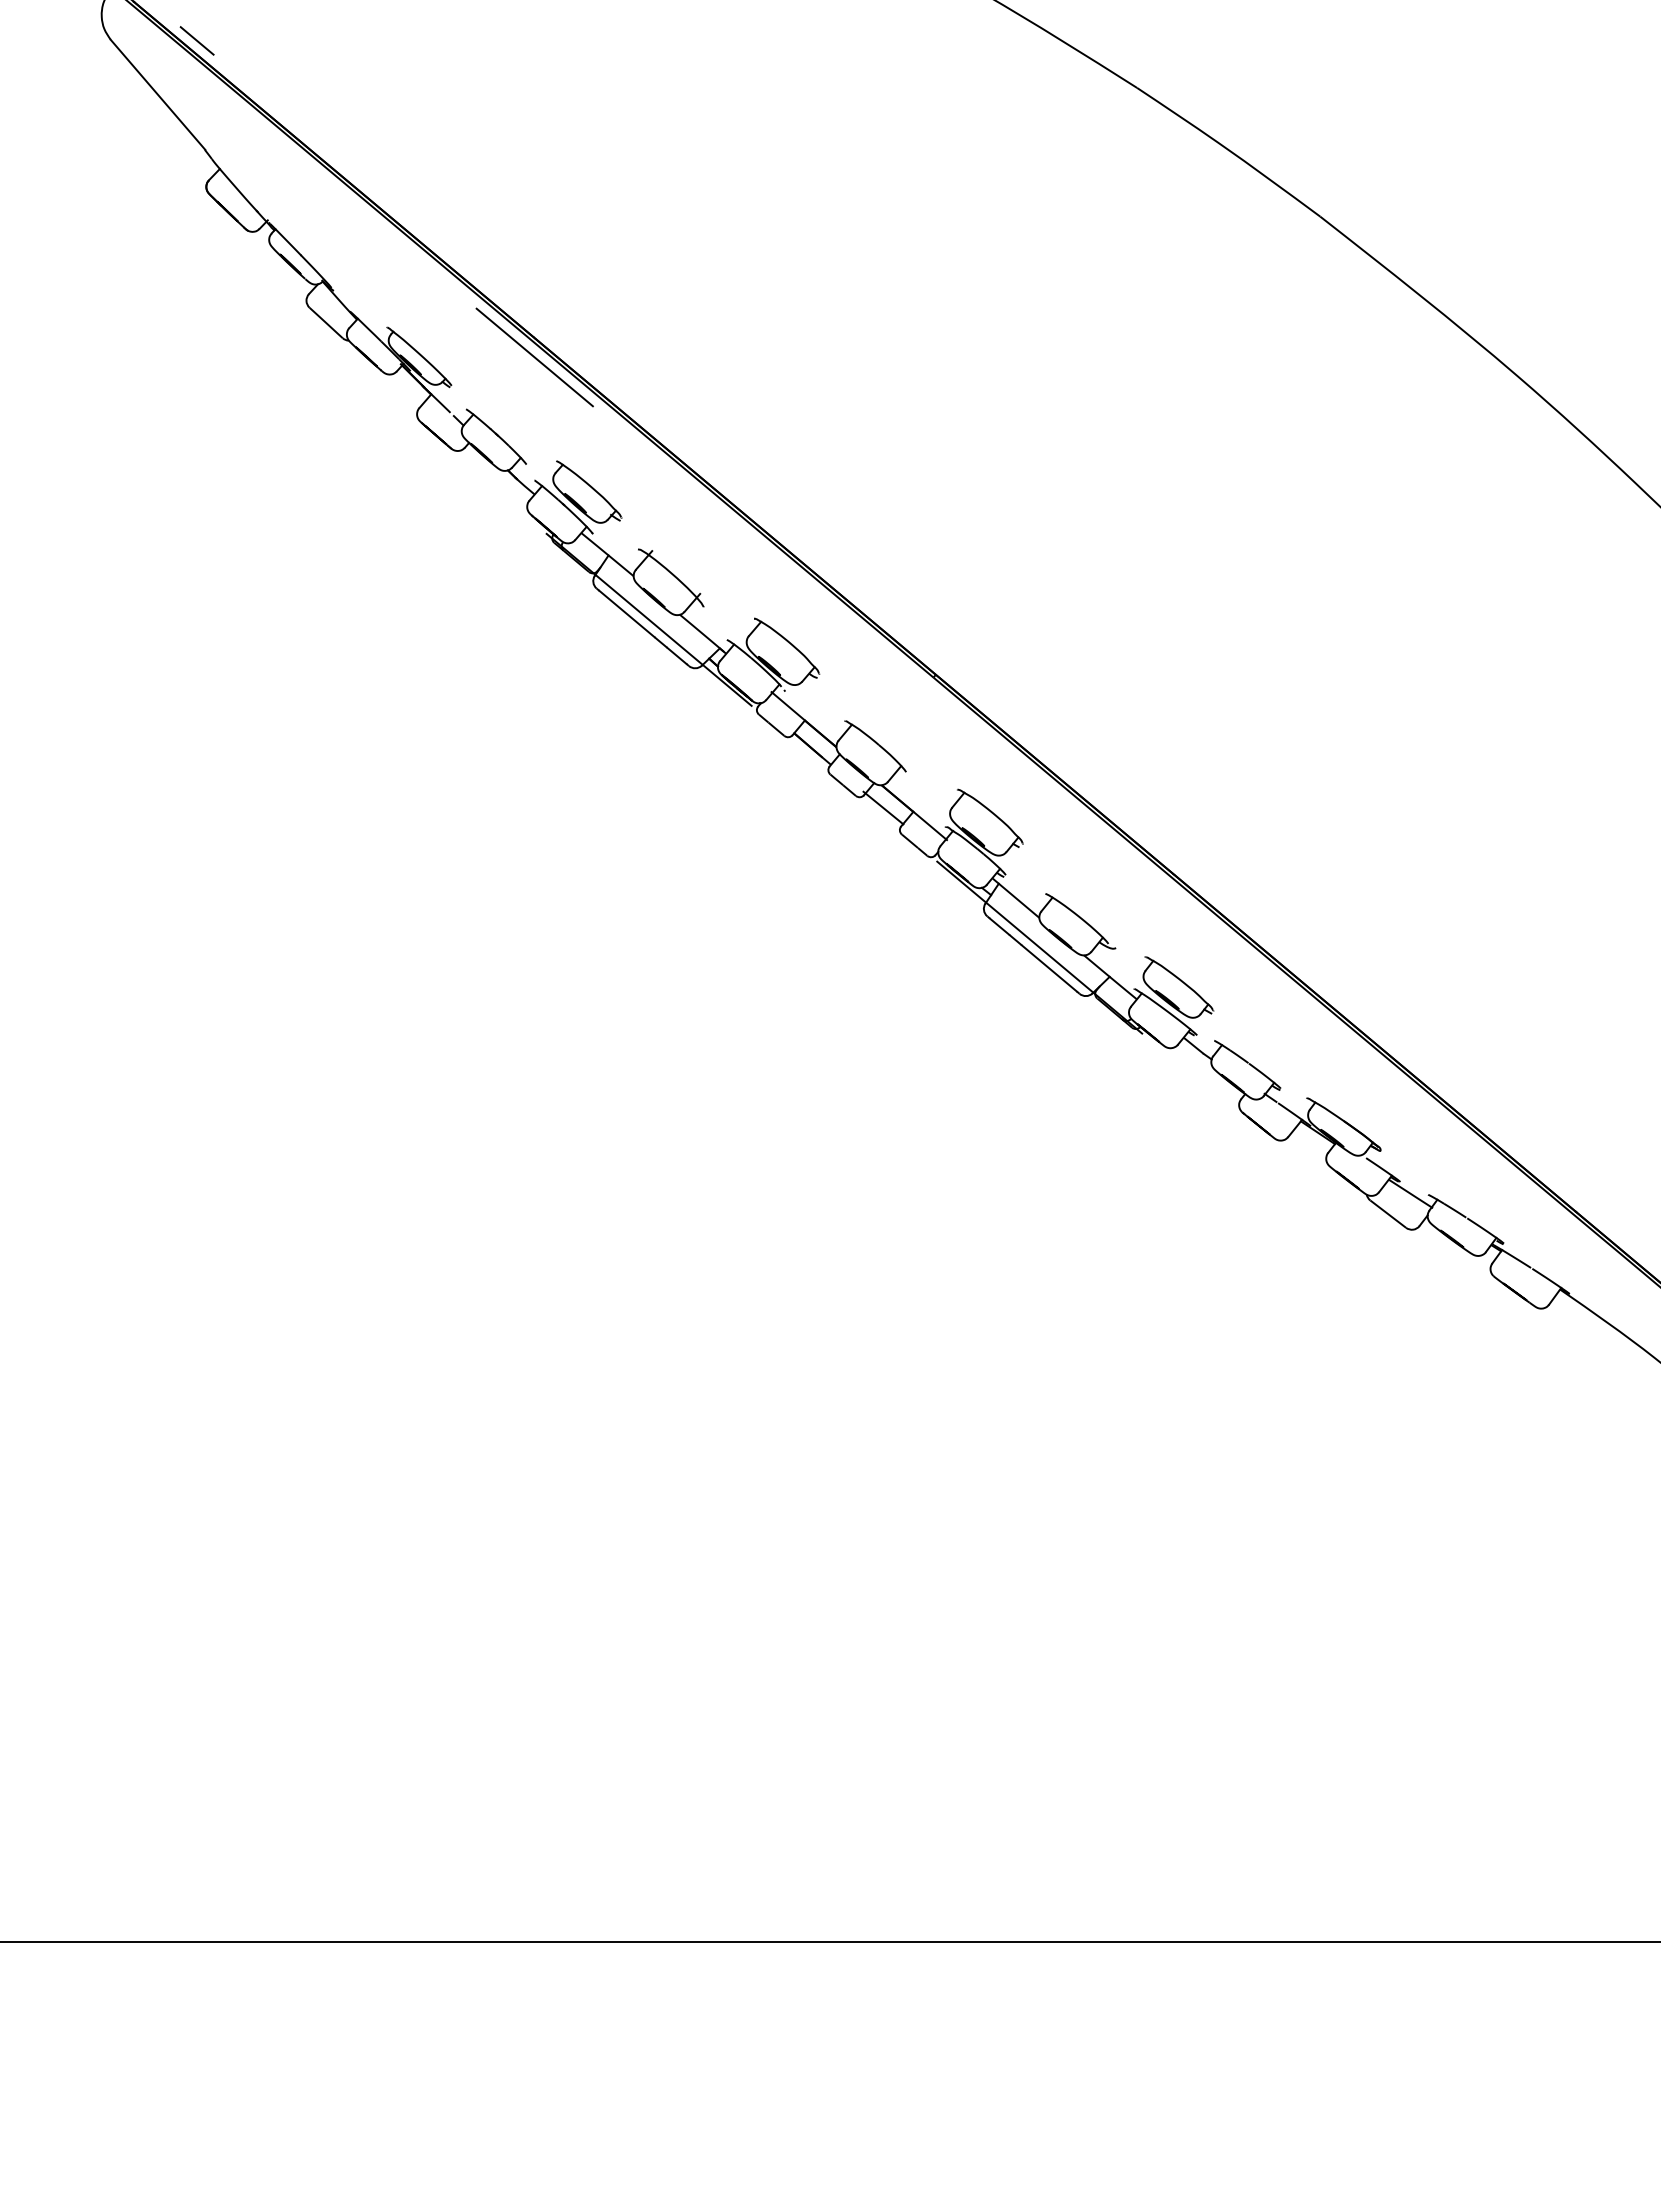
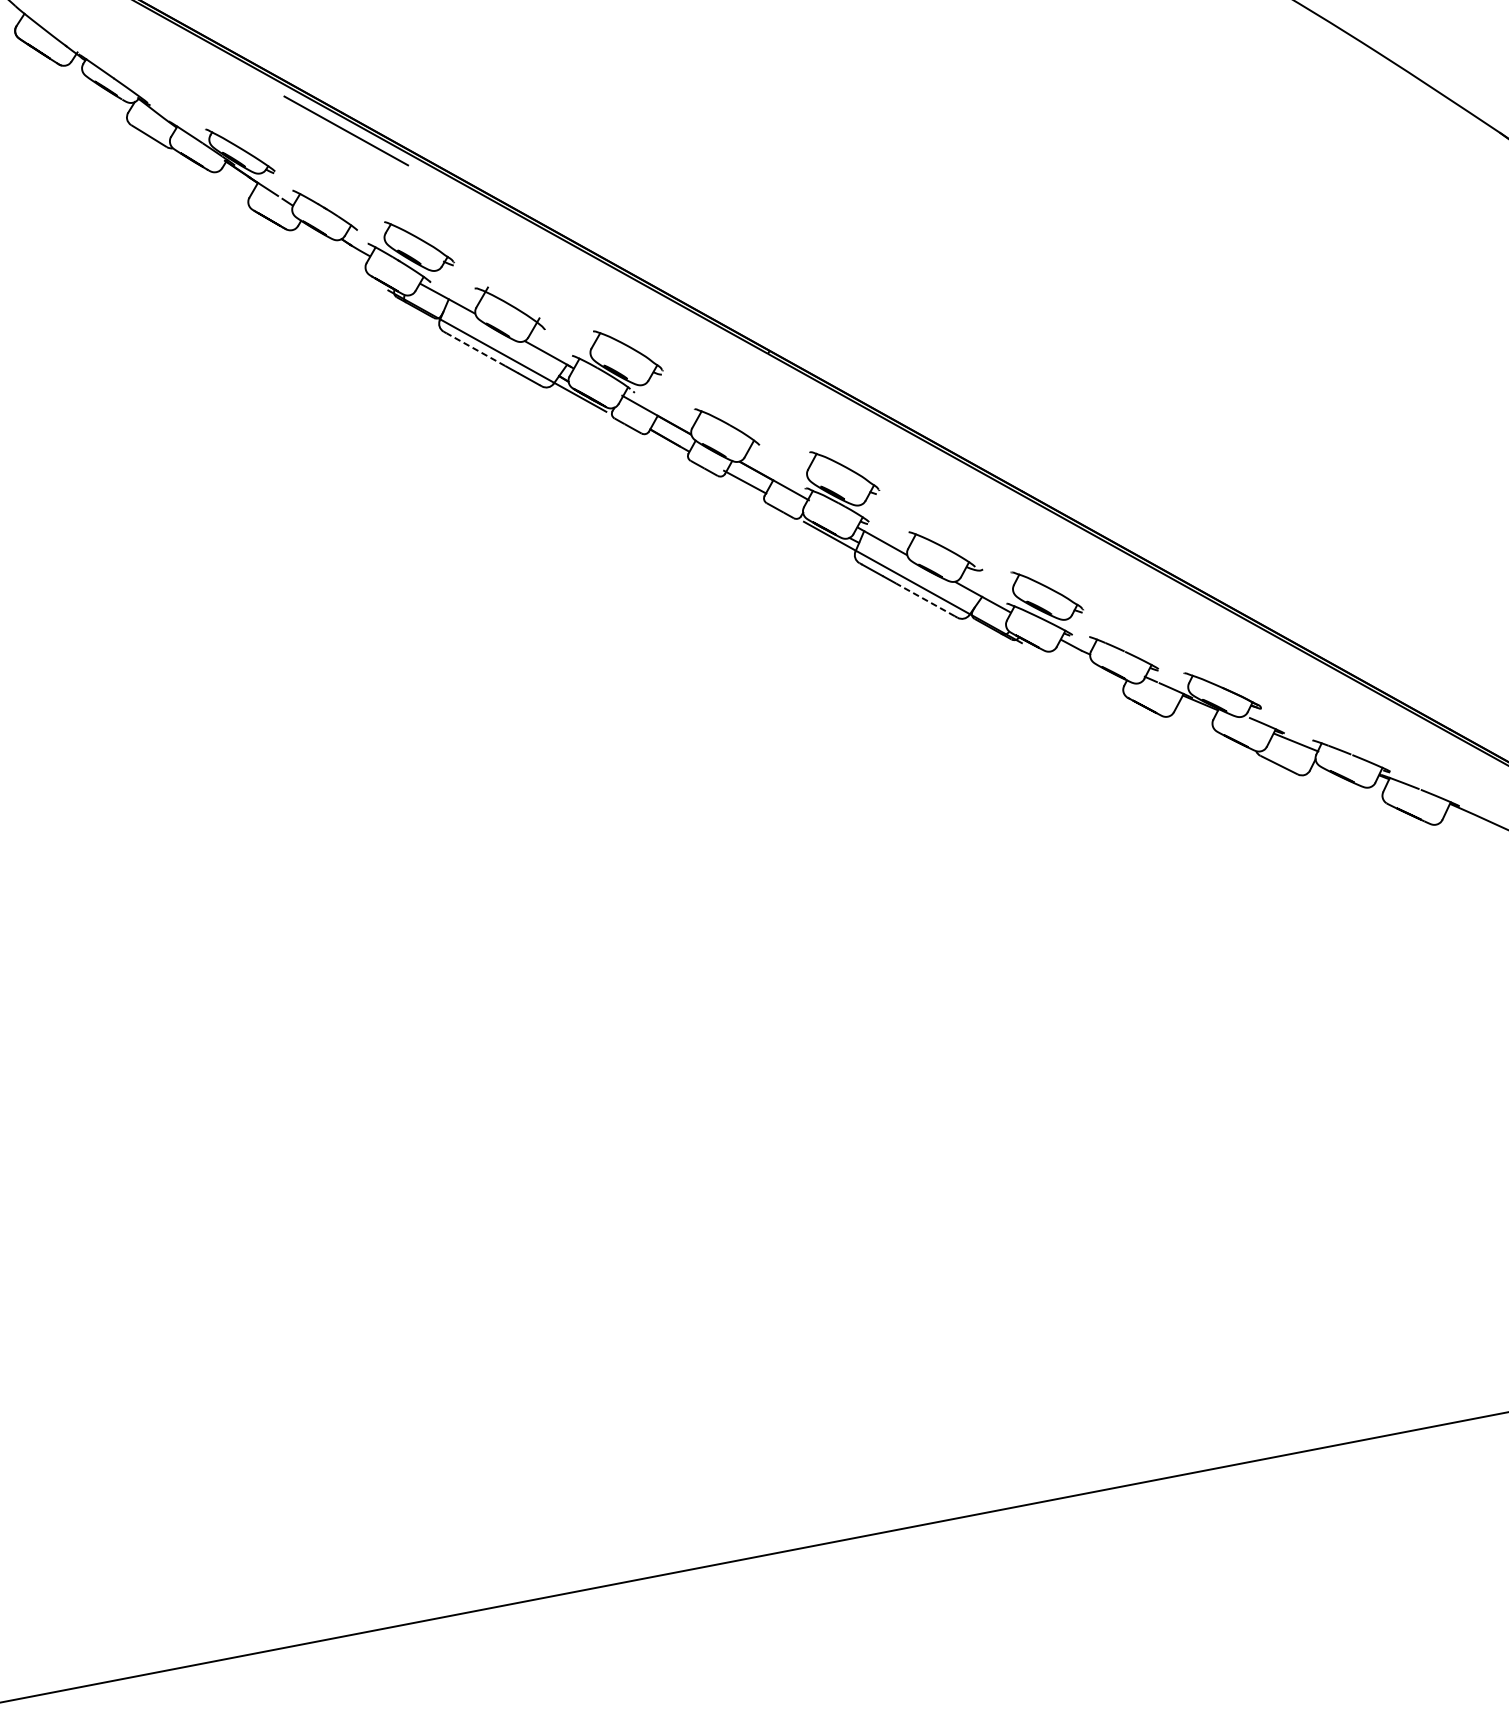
line: (626, 613) -> (475, 349), solid -> dashed
line: (1049, 968) -> (925, 599), solid -> dashed

